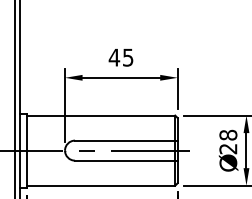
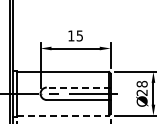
text: (113, 56) -> (70, 35), 45 -> 15
line: (126, 140) -> (78, 87), solid -> dashed
line: (101, 185) -> (63, 115), solid -> dashed

